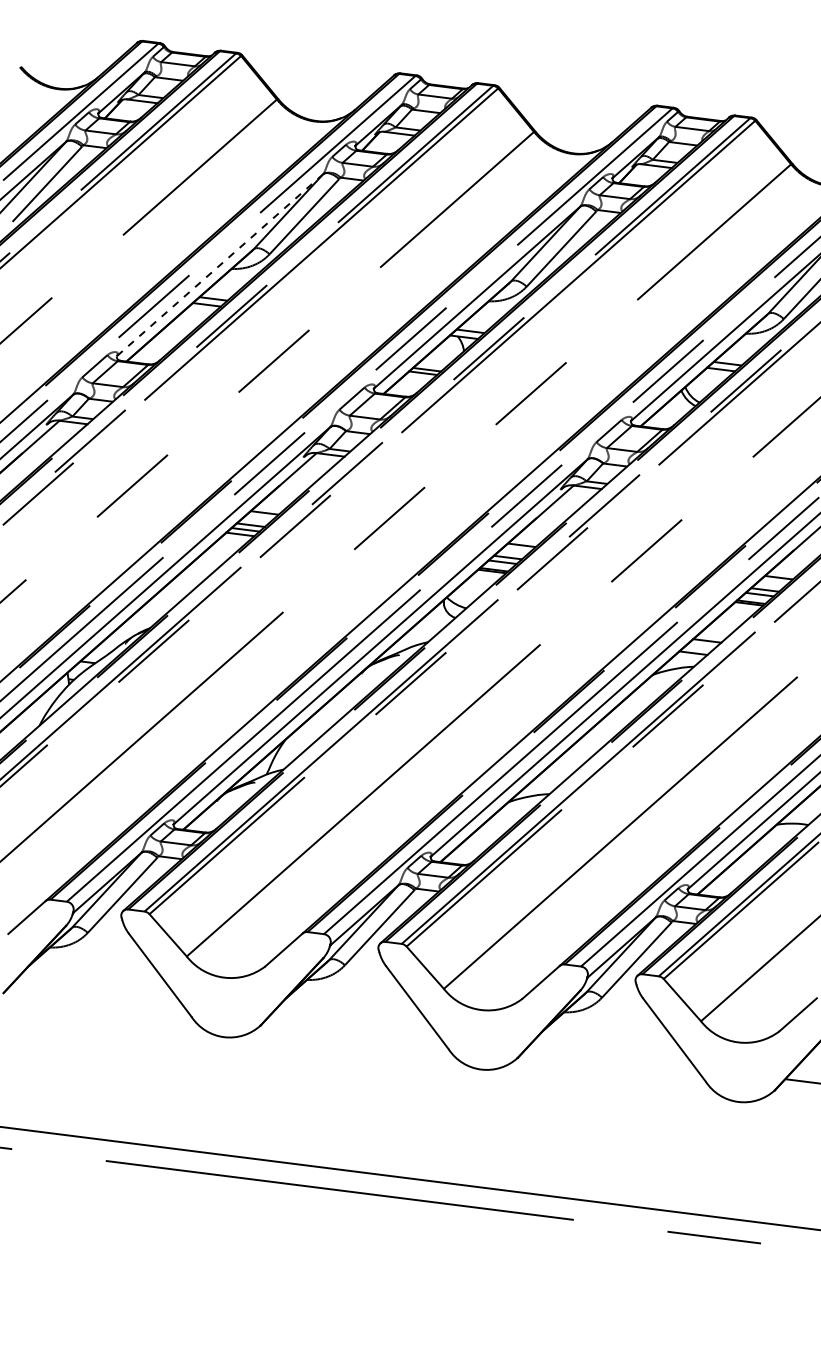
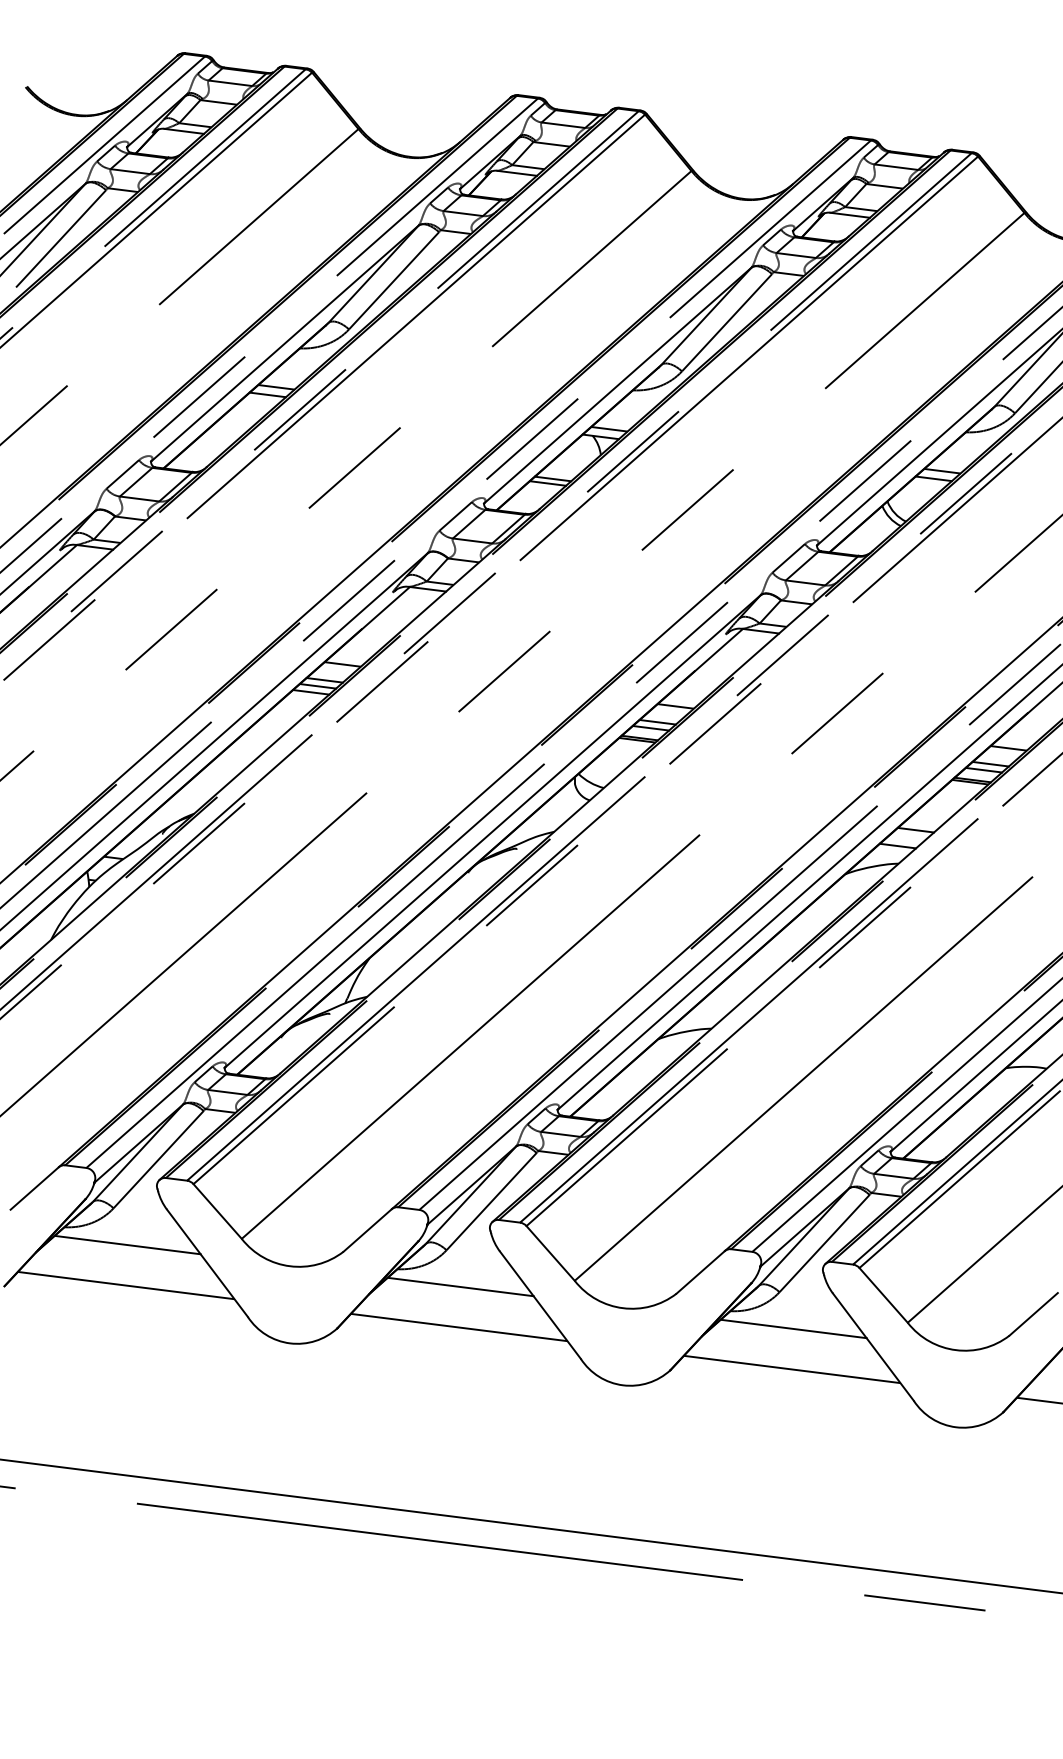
line: (219, 265) -> (284, 343), dashed -> solid
line: (98, 961) -> (127, 1245), added
line: (97, 992) -> (126, 1285), added
line: (355, 993) -> (460, 1286), added
line: (354, 1024) -> (458, 1326), added
line: (612, 1025) -> (793, 1328), added
line: (611, 1056) -> (791, 1368), added

